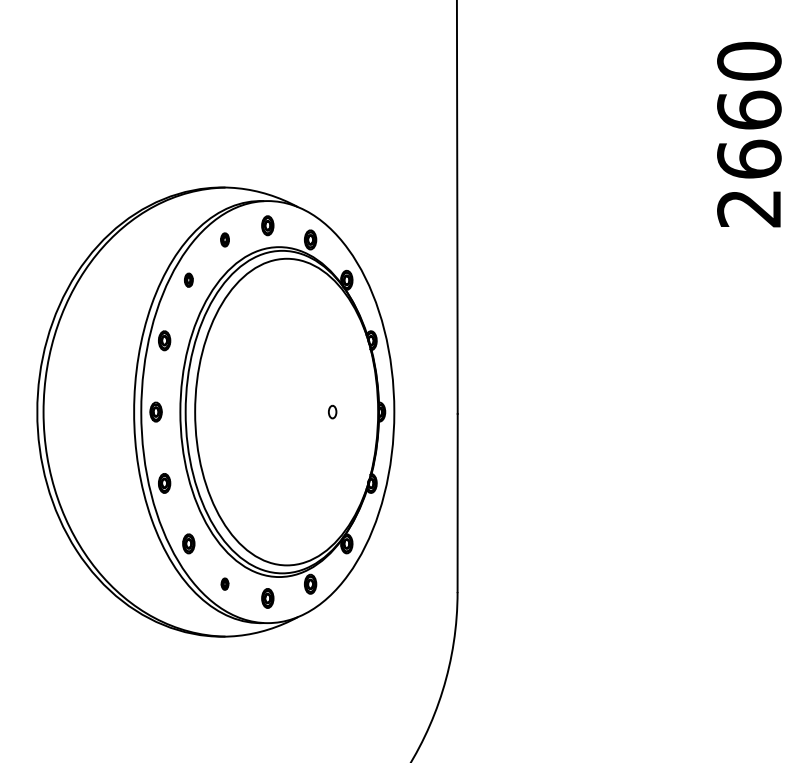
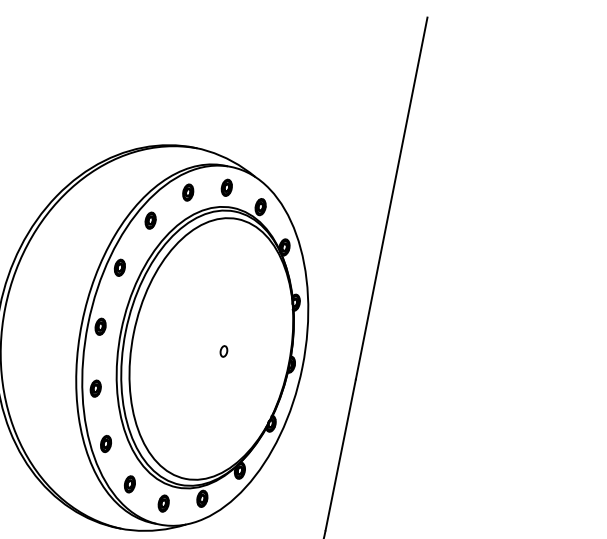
part: (224, 239) -> (187, 192), size x1.43
part: (188, 279) -> (150, 219), size x1.43
part: (332, 411) -> (223, 350), moved
part: (224, 583) -> (129, 483), size x1.67

